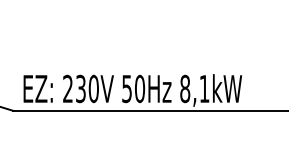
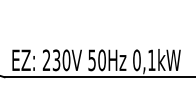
text: (185, 88) -> (137, 59), 8,1kW -> 0,1kW

